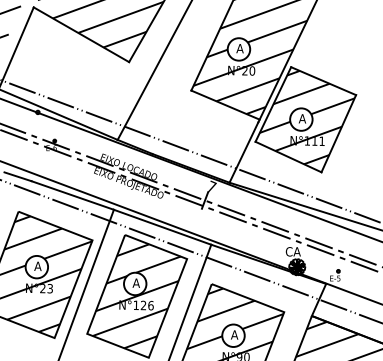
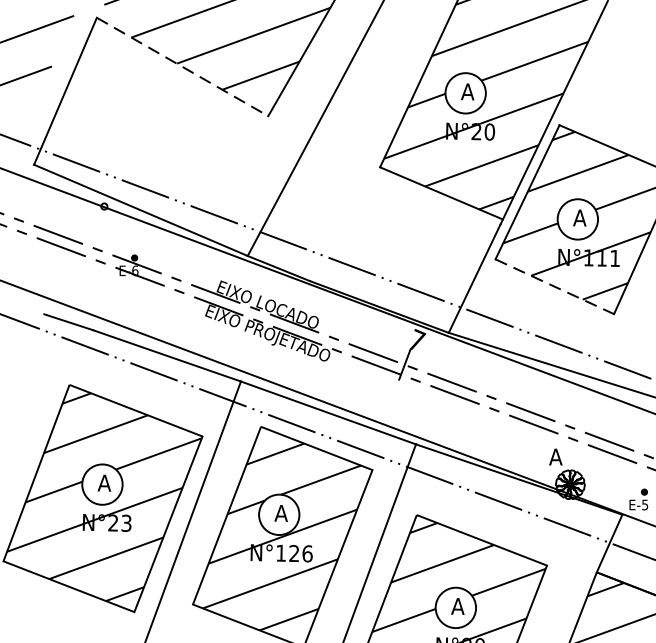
line: (81, 34) -> (182, 66), solid -> dashed
line: (288, 157) -> (554, 287), solid -> dashed
text: (292, 251) -> (561, 456), CA -> A

